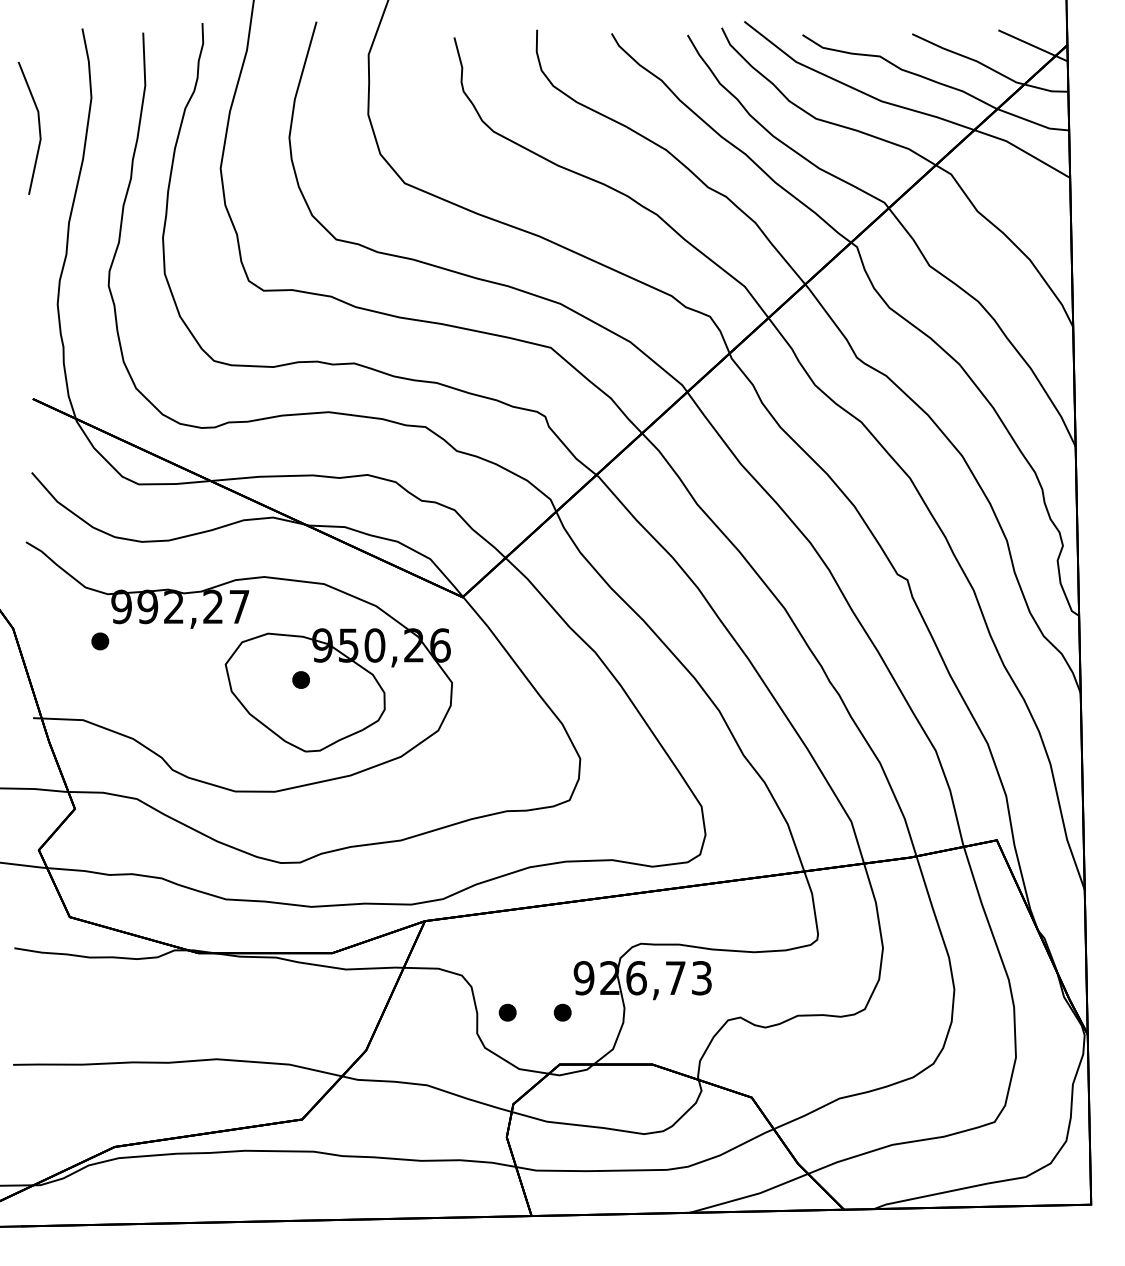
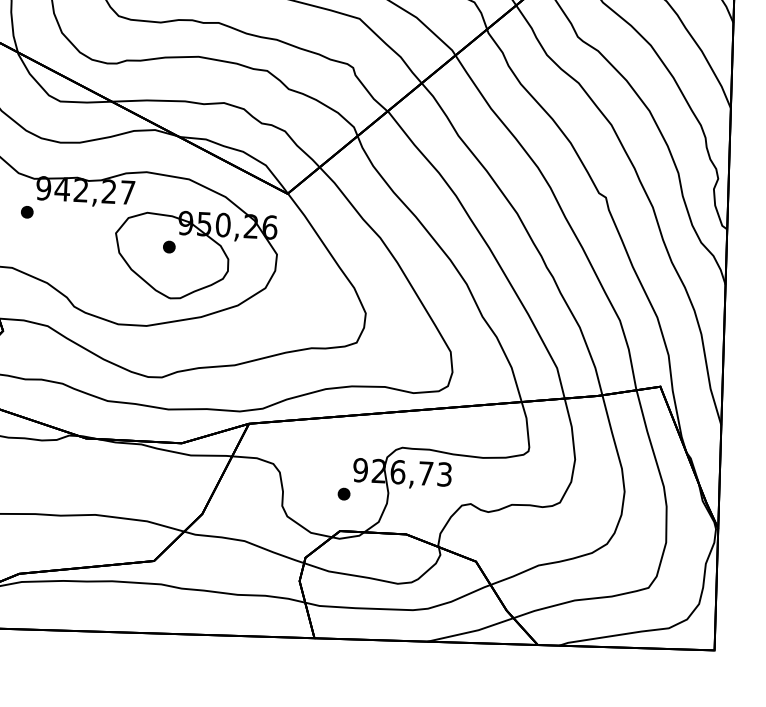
text: (147, 606) -> (62, 189), 992,27 -> 942,27
part: (507, 1012) -> (304, 492), removed

